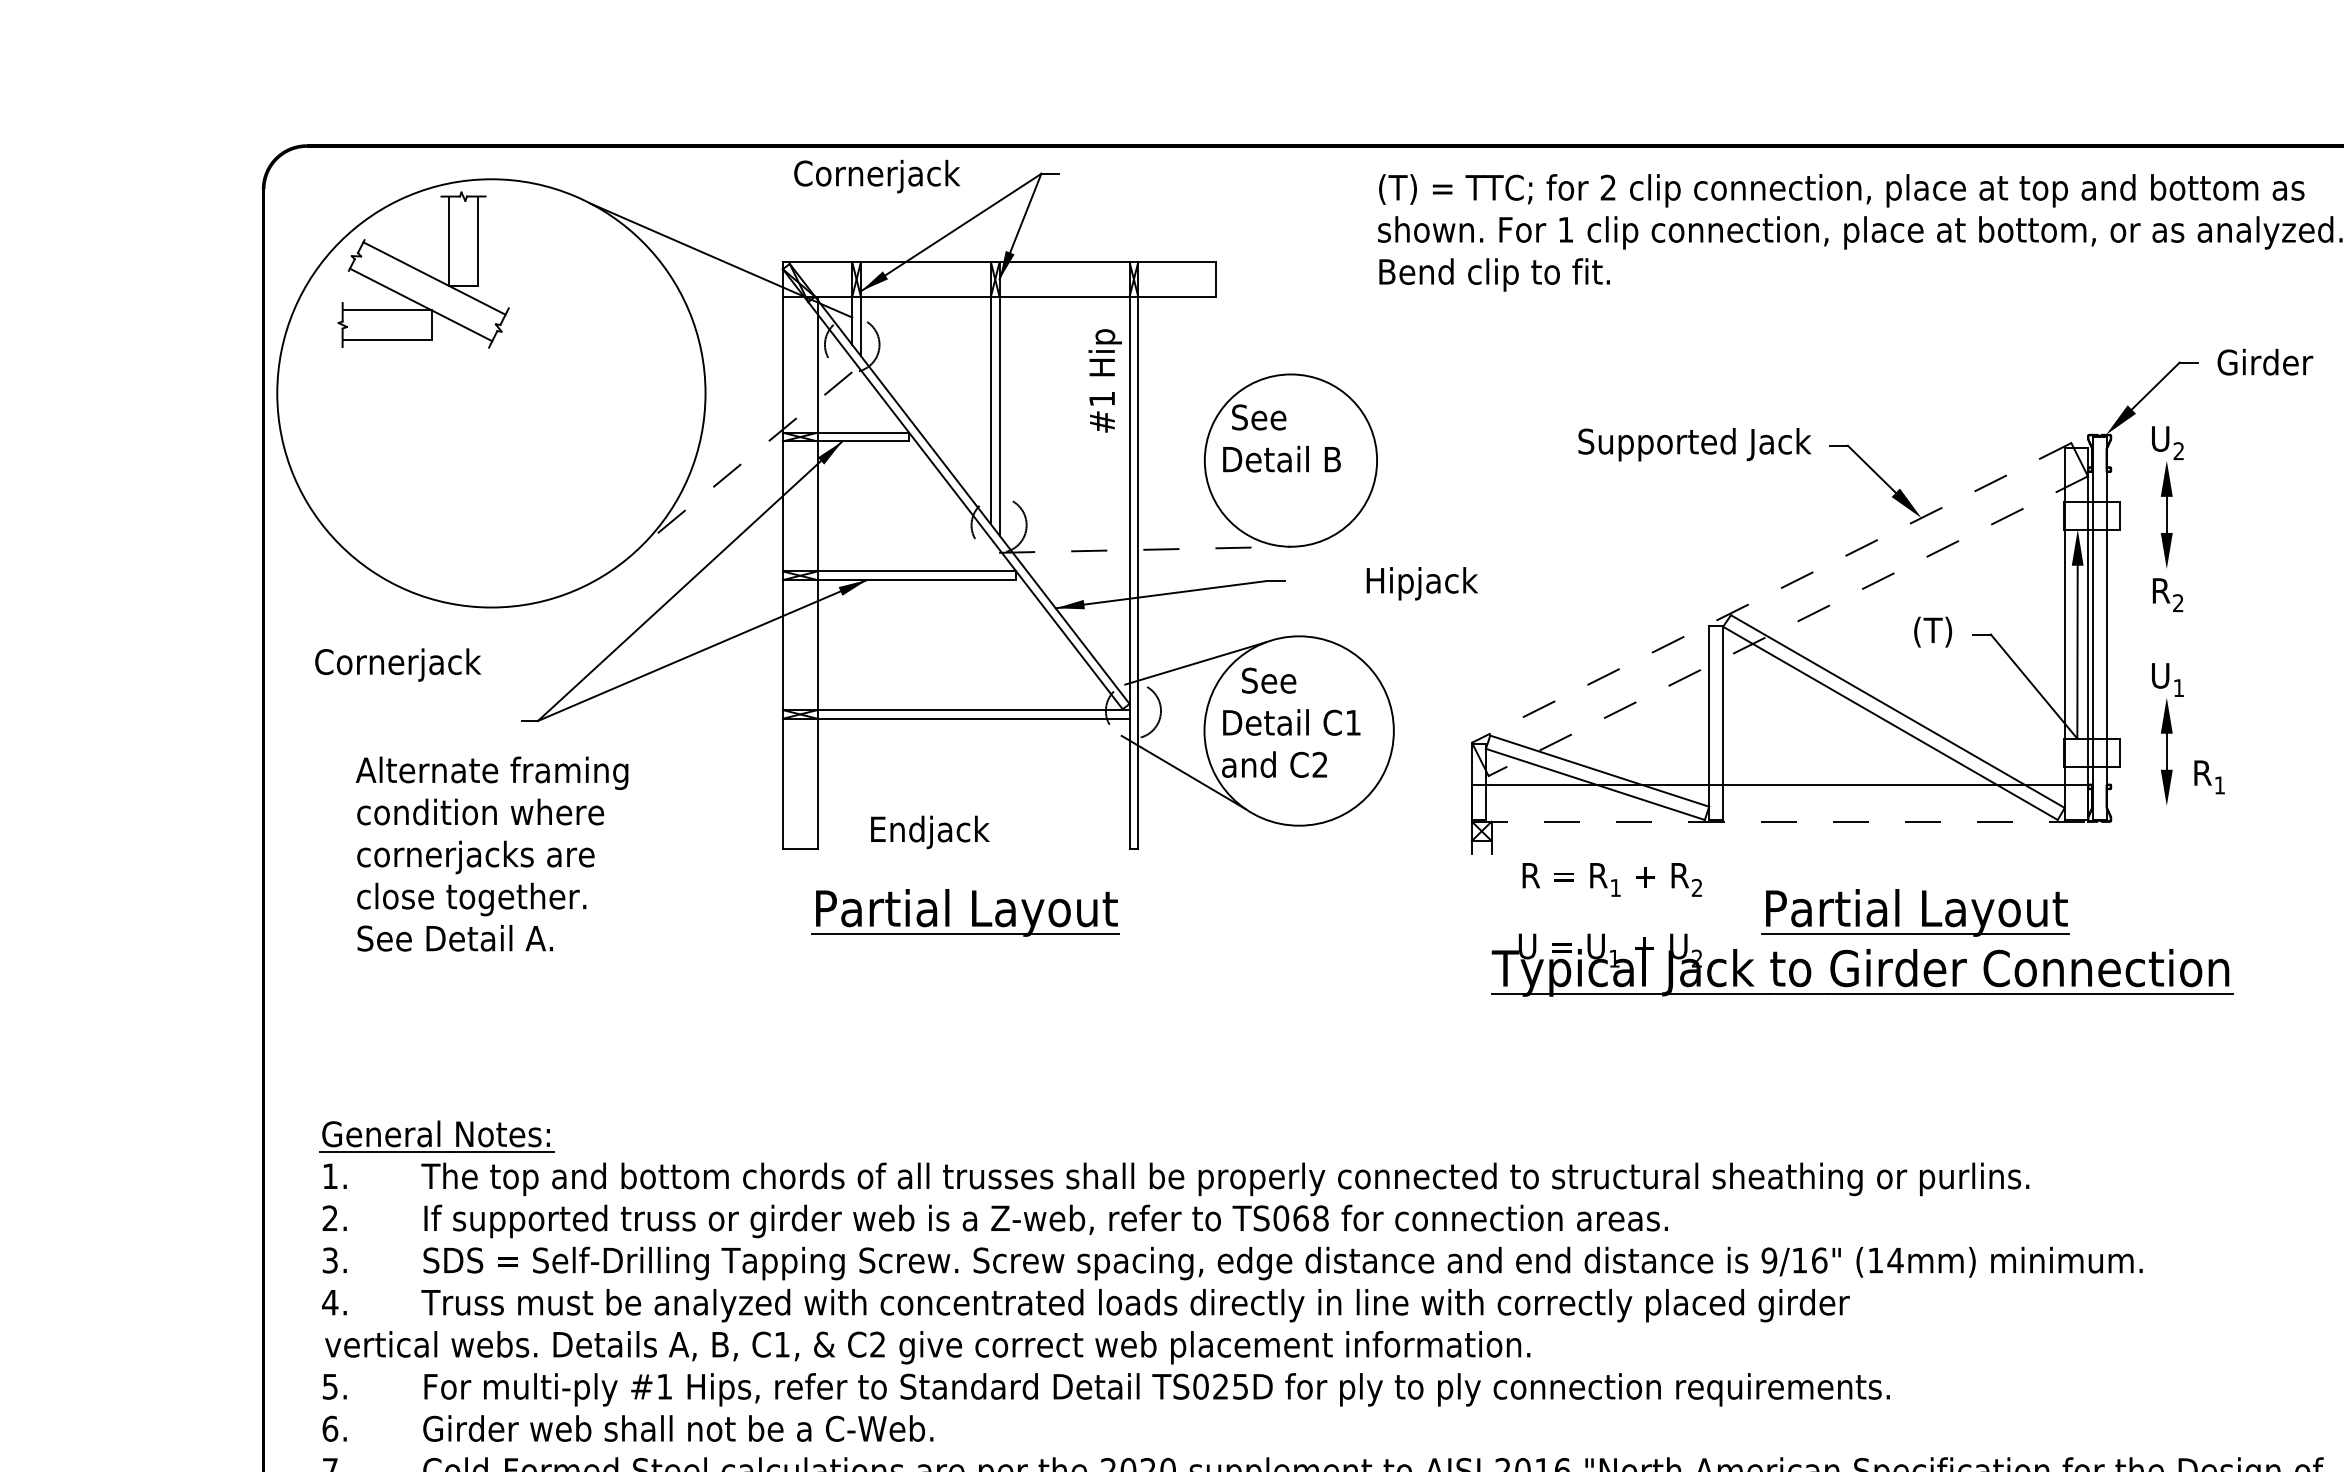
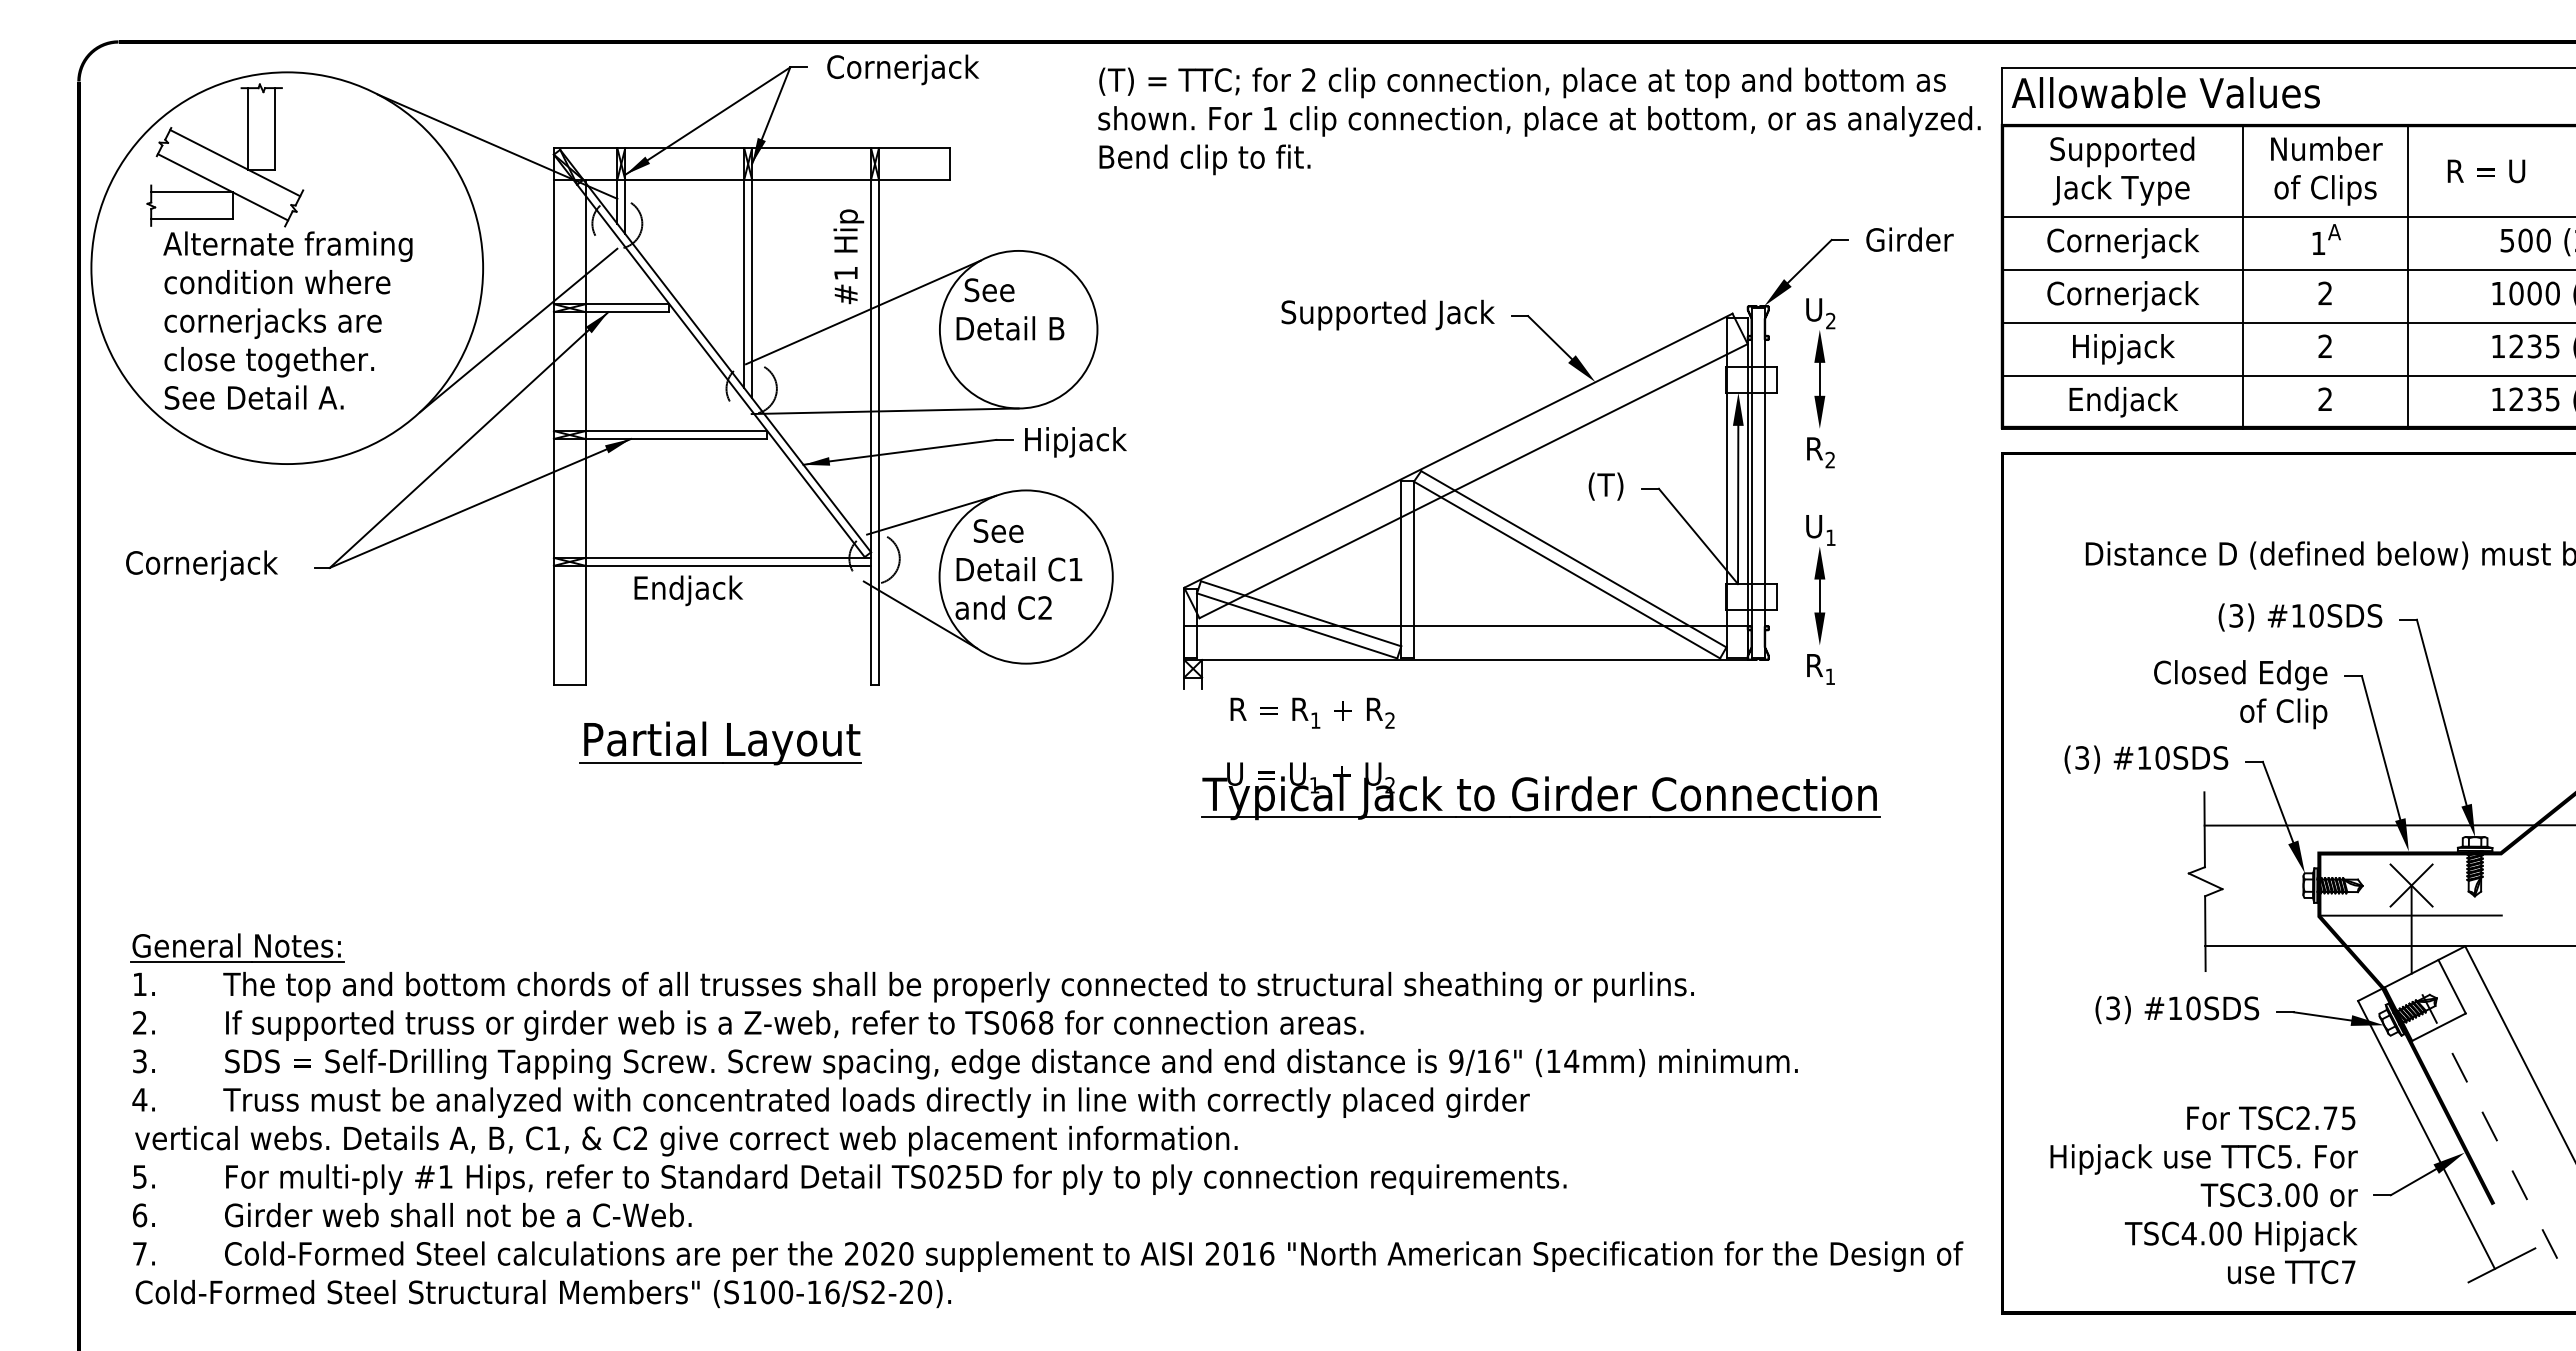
text: (877, 176) -> (903, 69), moved
line: (1121, 441) -> (863, 312), added
line: (744, 461) -> (518, 330), dashed -> solid
line: (1145, 550) -> (885, 411), dashed -> solid
text: (1421, 583) -> (1075, 442), moved
line: (1770, 592) -> (1457, 450), dashed -> solid
line: (1788, 626) -> (1473, 481), dashed -> solid
text: (397, 664) -> (201, 565), moved
text: (2209, 777) -> (1820, 669), moved
line: (1780, 822) -> (1466, 660), dashed -> solid
text: (930, 832) -> (688, 590), moved
text: (491, 853) -> (287, 320), moved
part: (1922, 912) -> (1596, 743), removed

